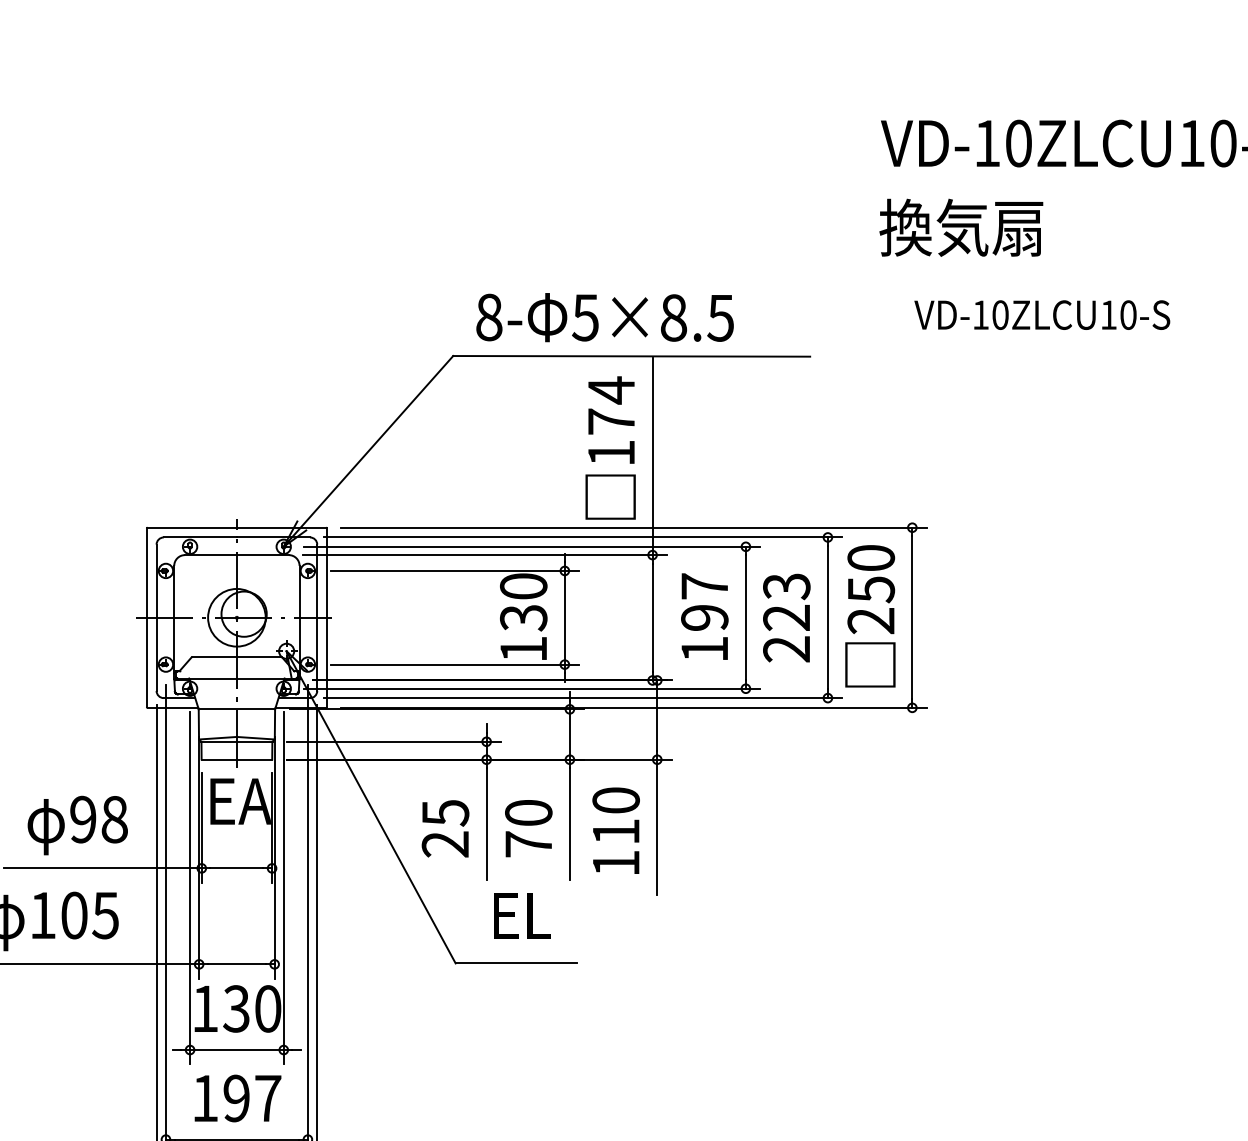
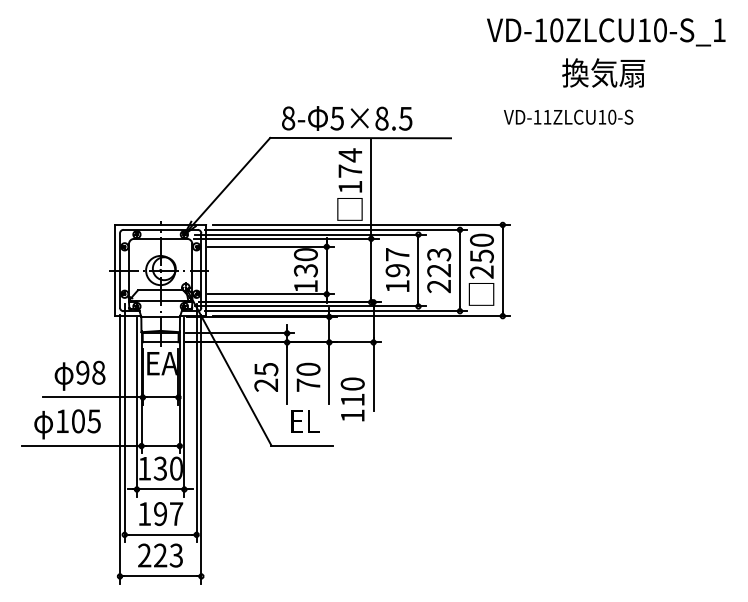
text: (961, 226) -> (603, 72), moved
text: (1000, 313) -> (547, 116), VD-10ZLCU10-S -> VD-11ZLCU10-S
text: (615, 830) -> (352, 399), moved

